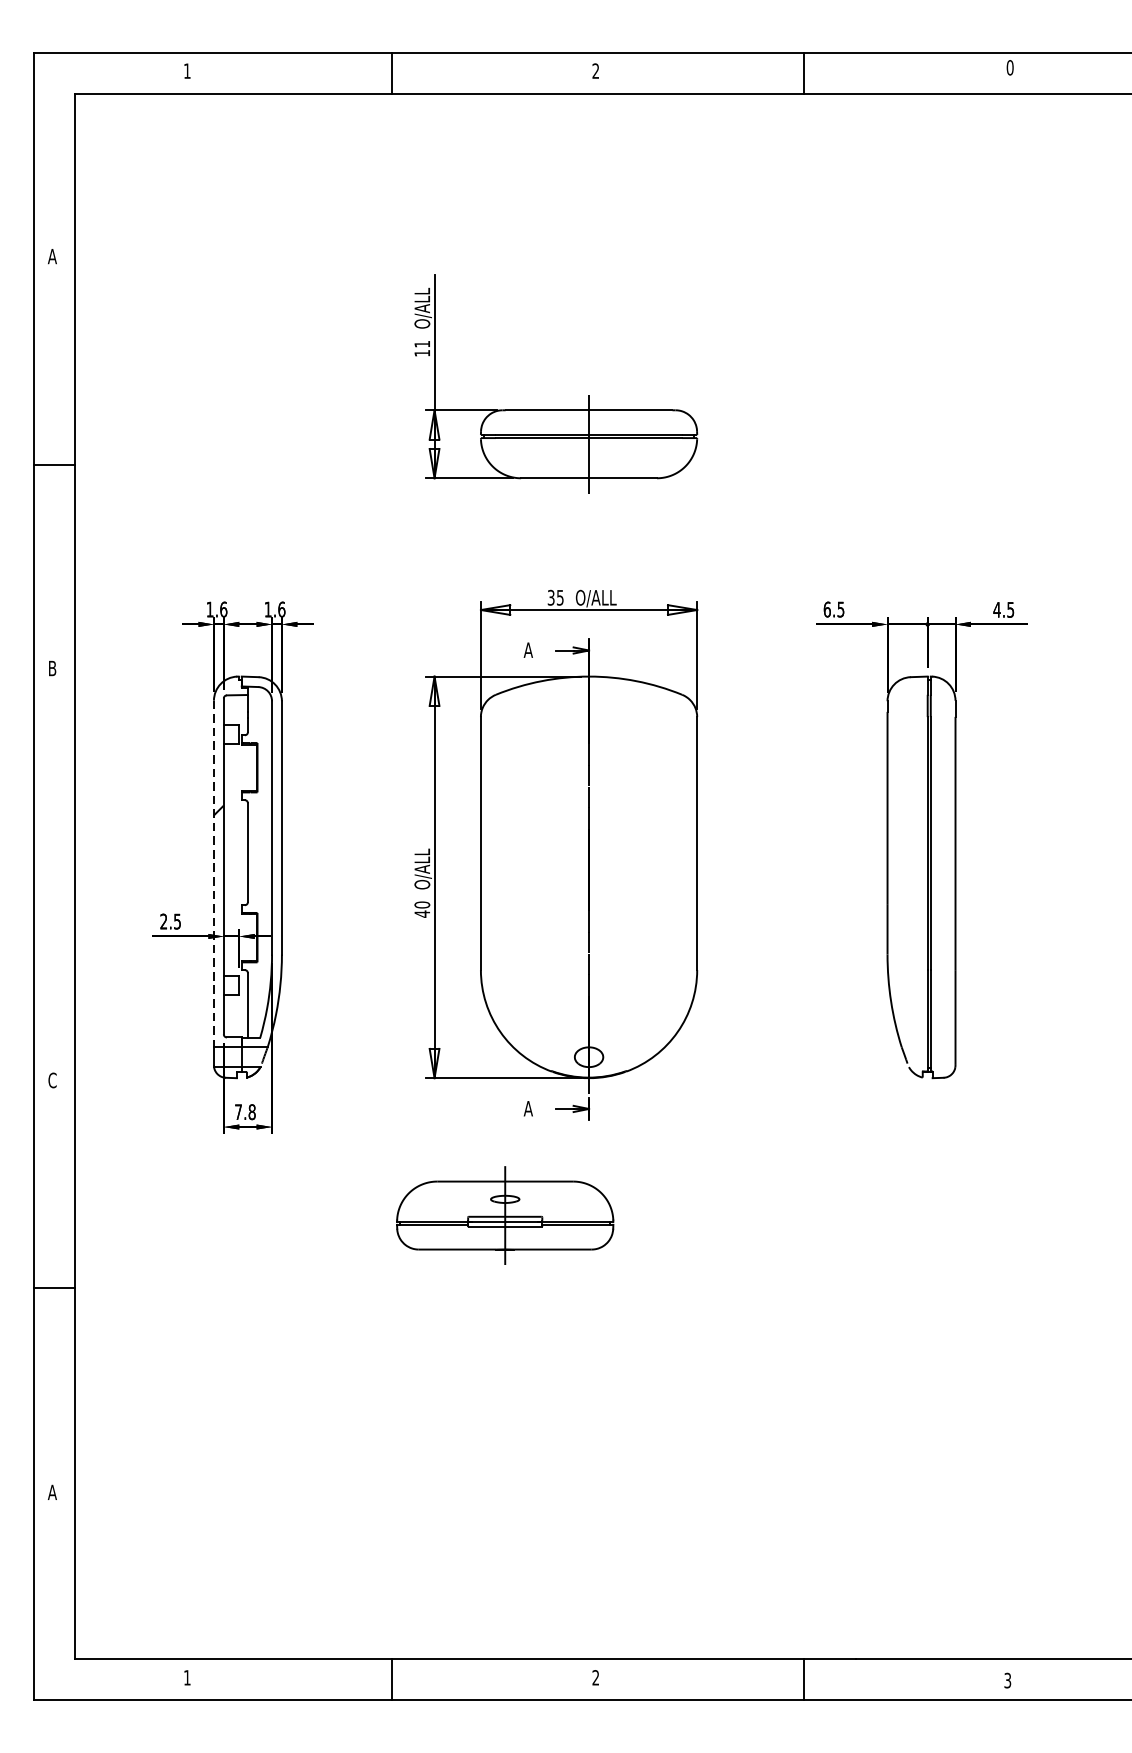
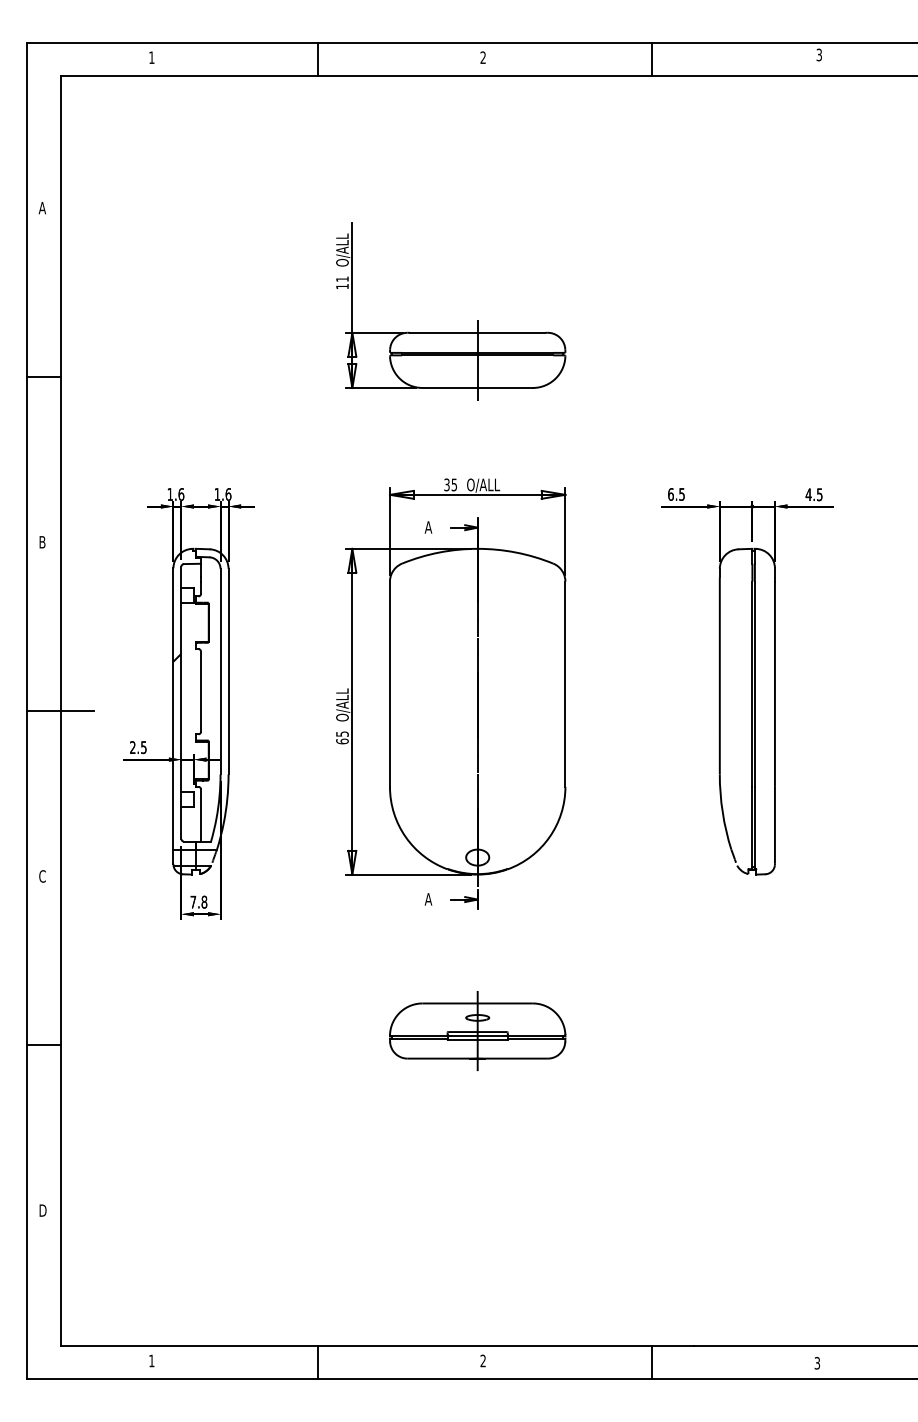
text: (1010, 67) -> (819, 54), 0 -> 3
line: (214, 874) -> (173, 709), dashed -> solid
line: (74, 877) -> (60, 711), added
text: (422, 909) -> (342, 737), 40 -> 65
part: (504, 1216) -> (477, 1031), moved
text: (52, 1492) -> (42, 1210), A -> D

